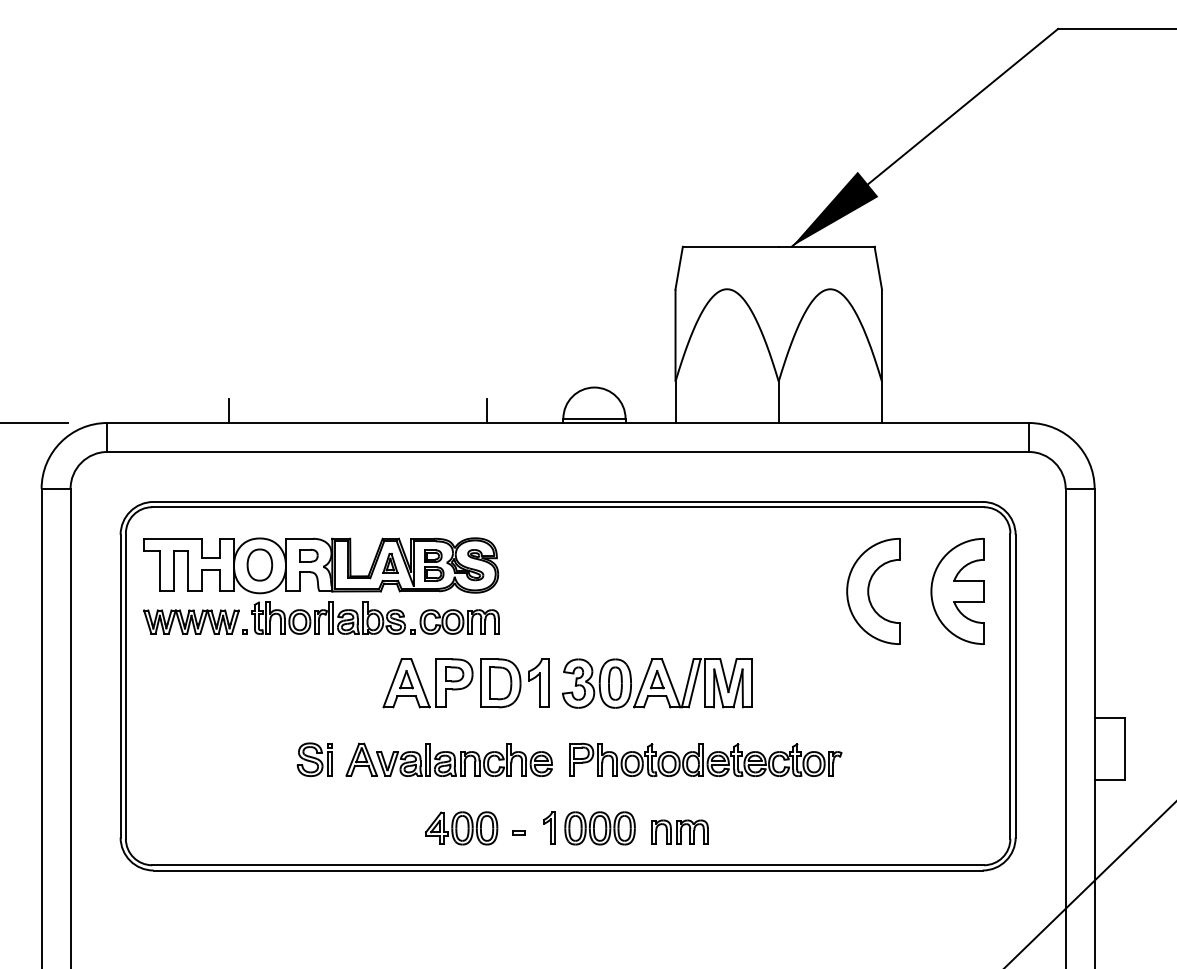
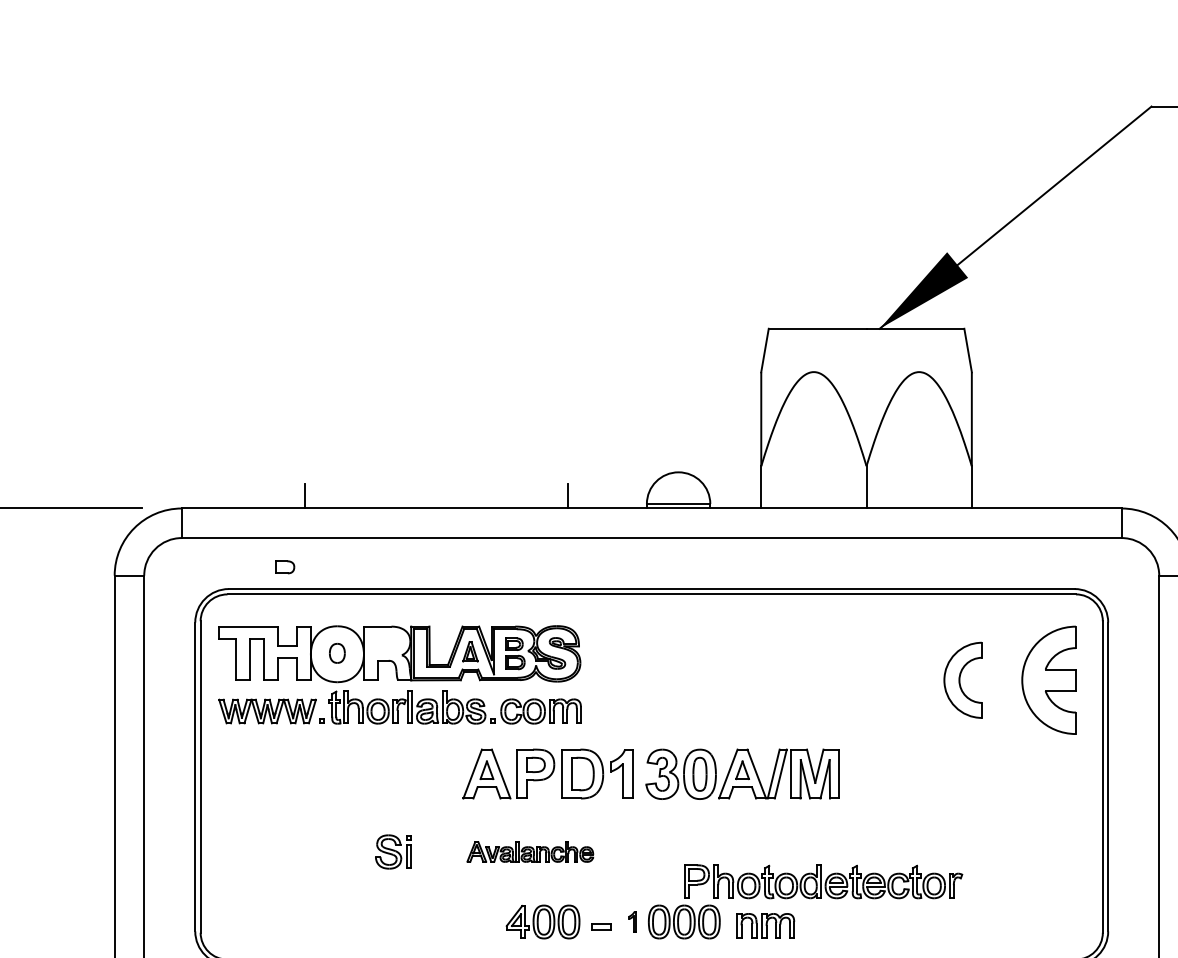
part: (308, 555) -> (284, 567), moved
part: (259, 564) -> (336, 652), size x0.6
part: (873, 591) -> (963, 680), size x0.7
part: (448, 759) -> (529, 851), size x0.6
part: (705, 759) -> (823, 881), moved
part: (549, 827) -> (632, 921), size x0.6
part: (518, 832) -> (601, 926), size x1.6

